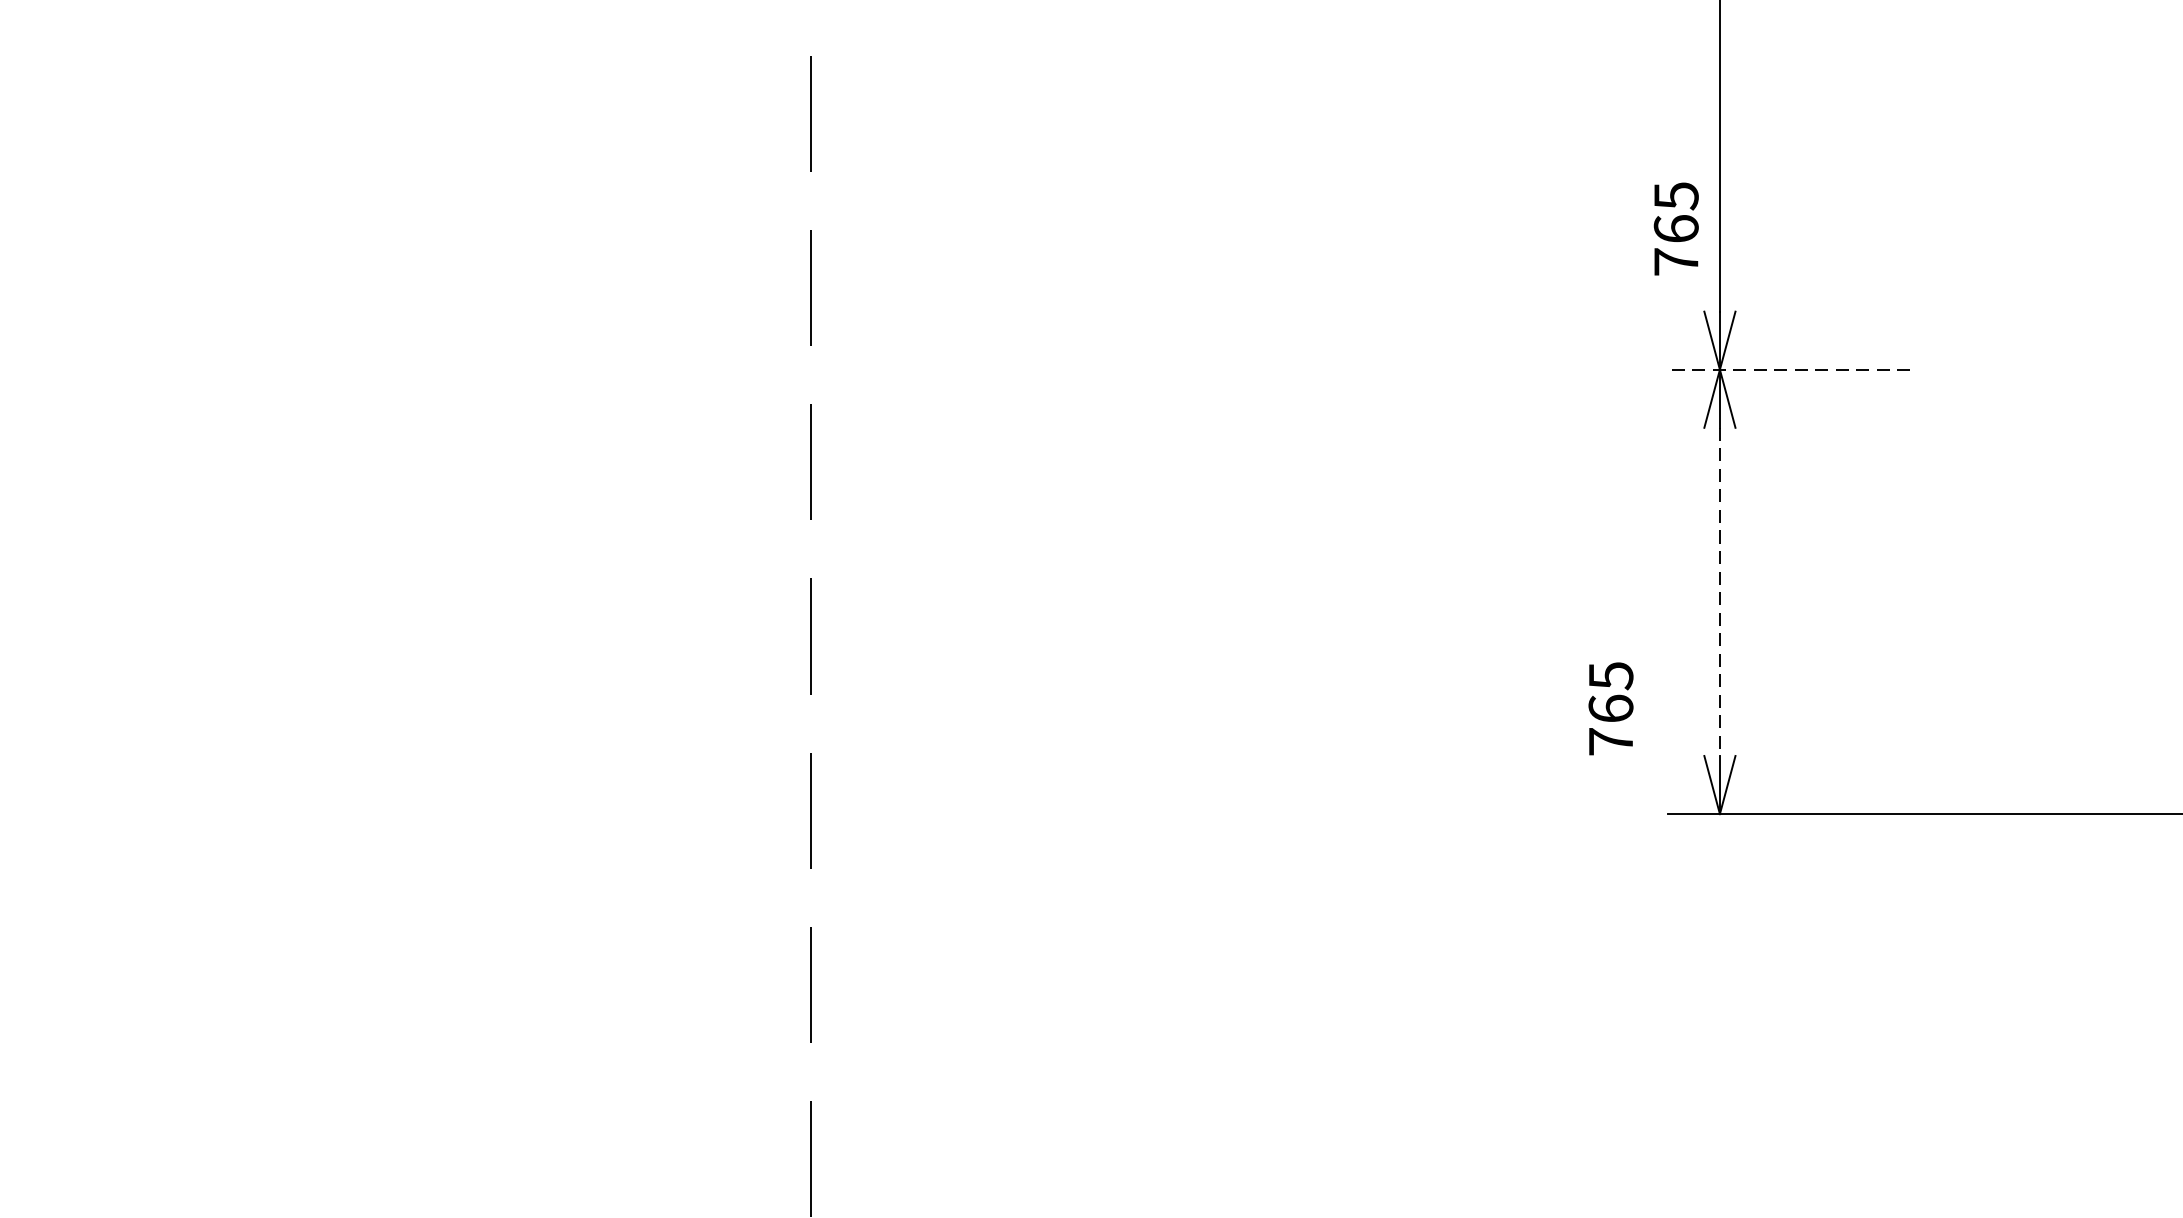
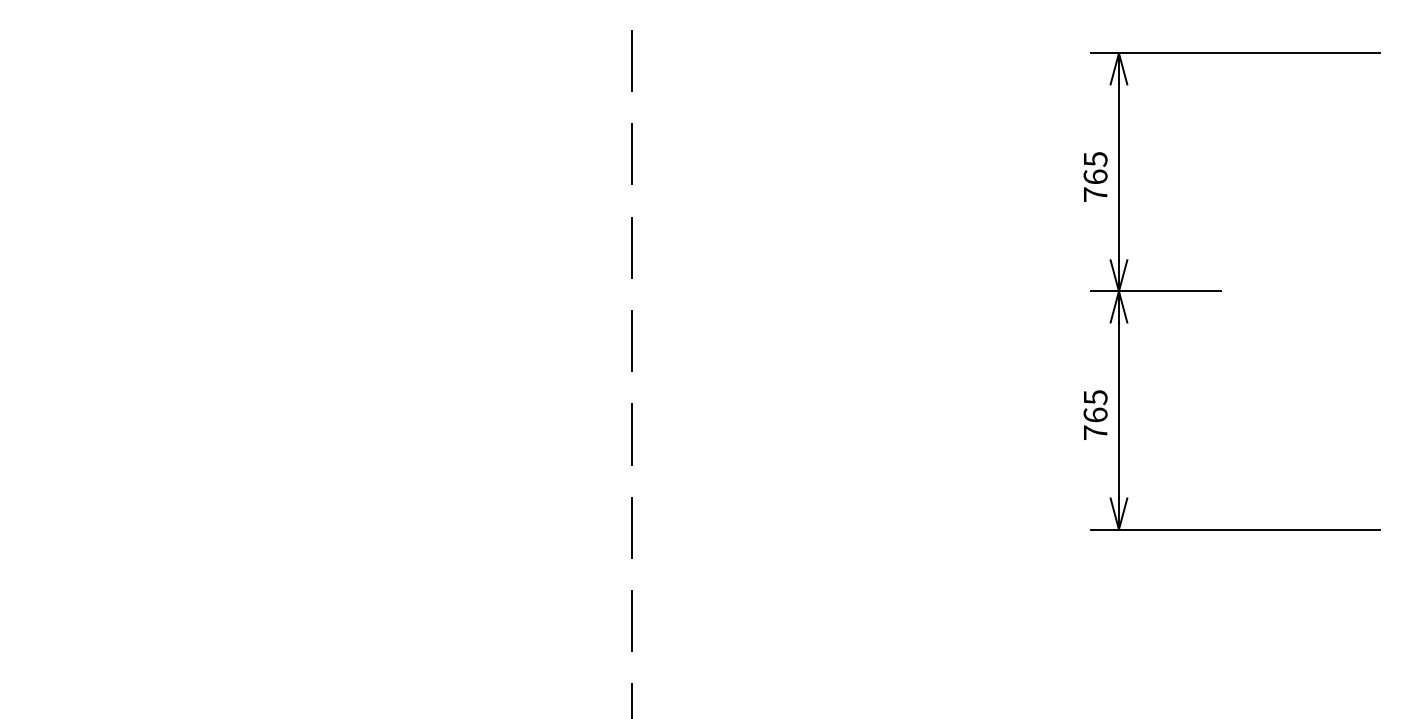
text: (1676, 228) -> (1095, 176), moved
line: (1788, 369) -> (1155, 291), dashed -> solid
line: (1719, 591) -> (1118, 410), dashed -> solid
text: (1610, 707) -> (1095, 414), moved

